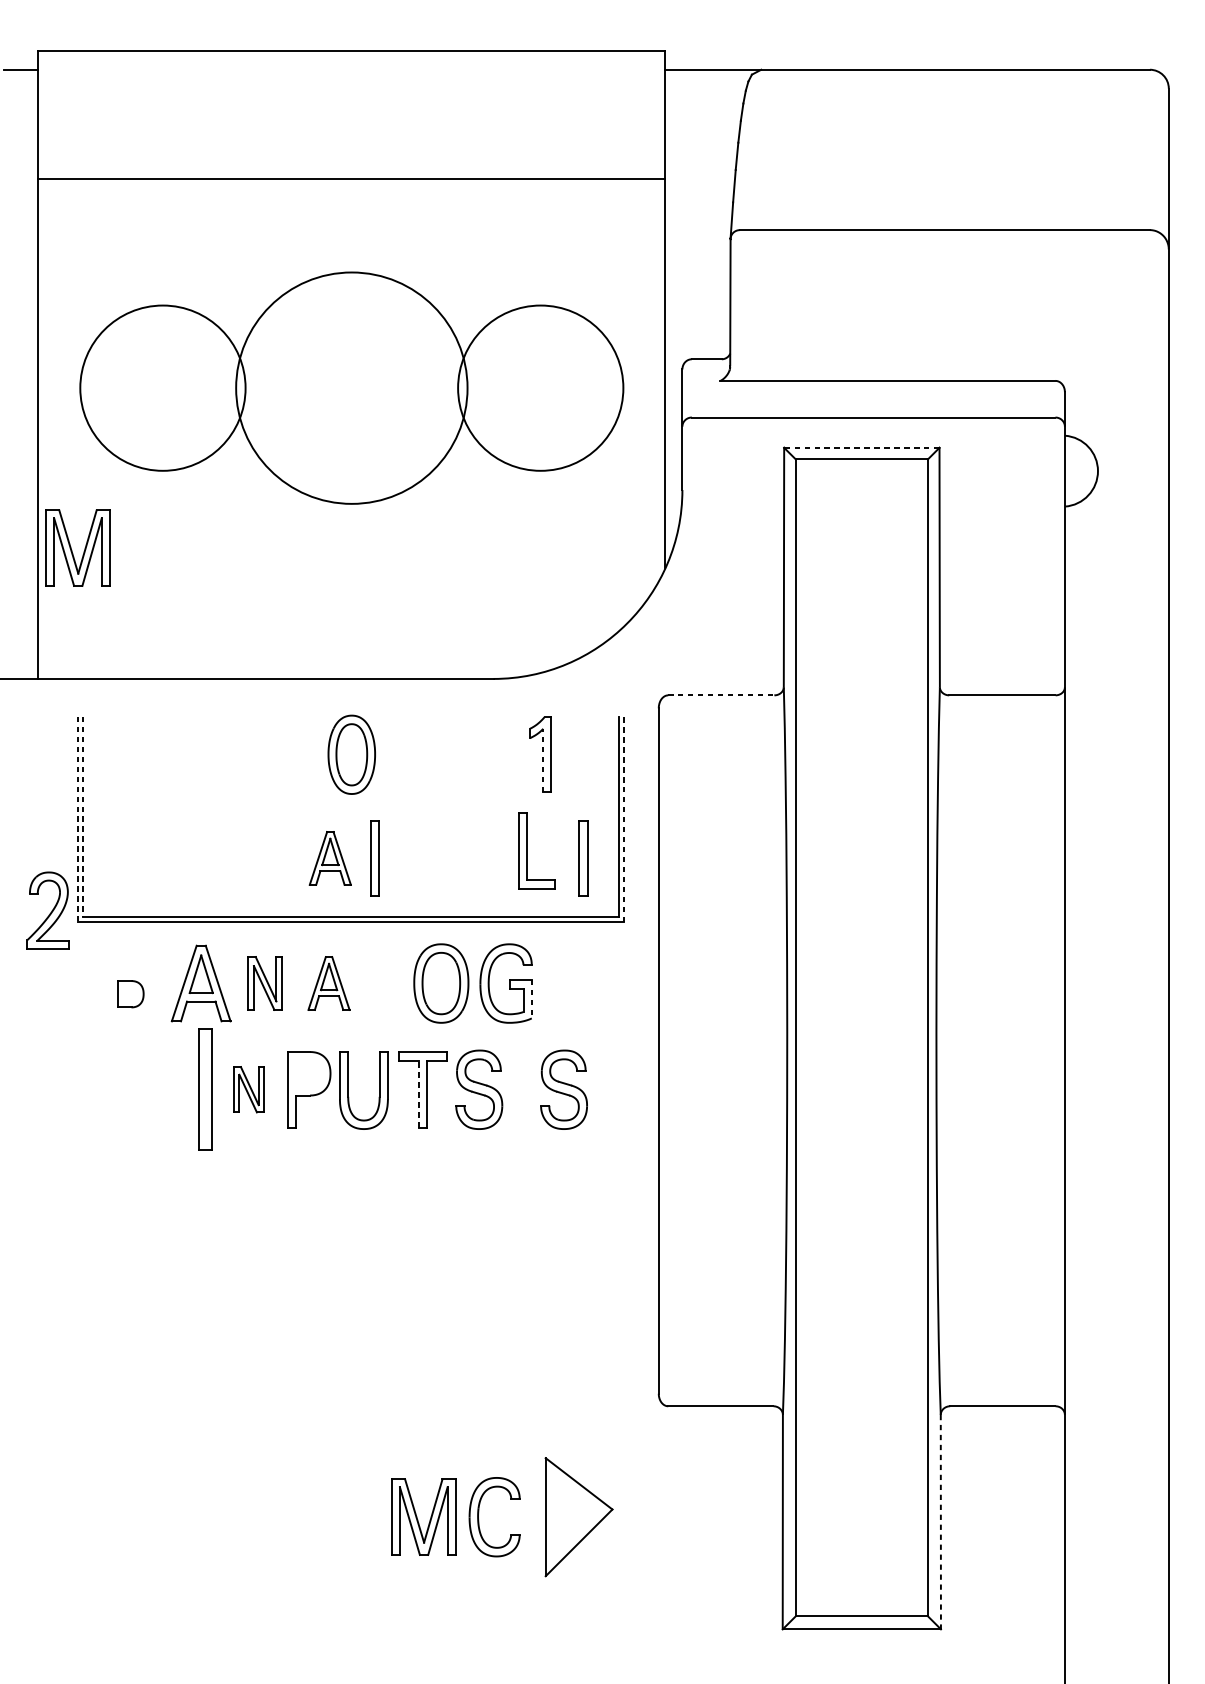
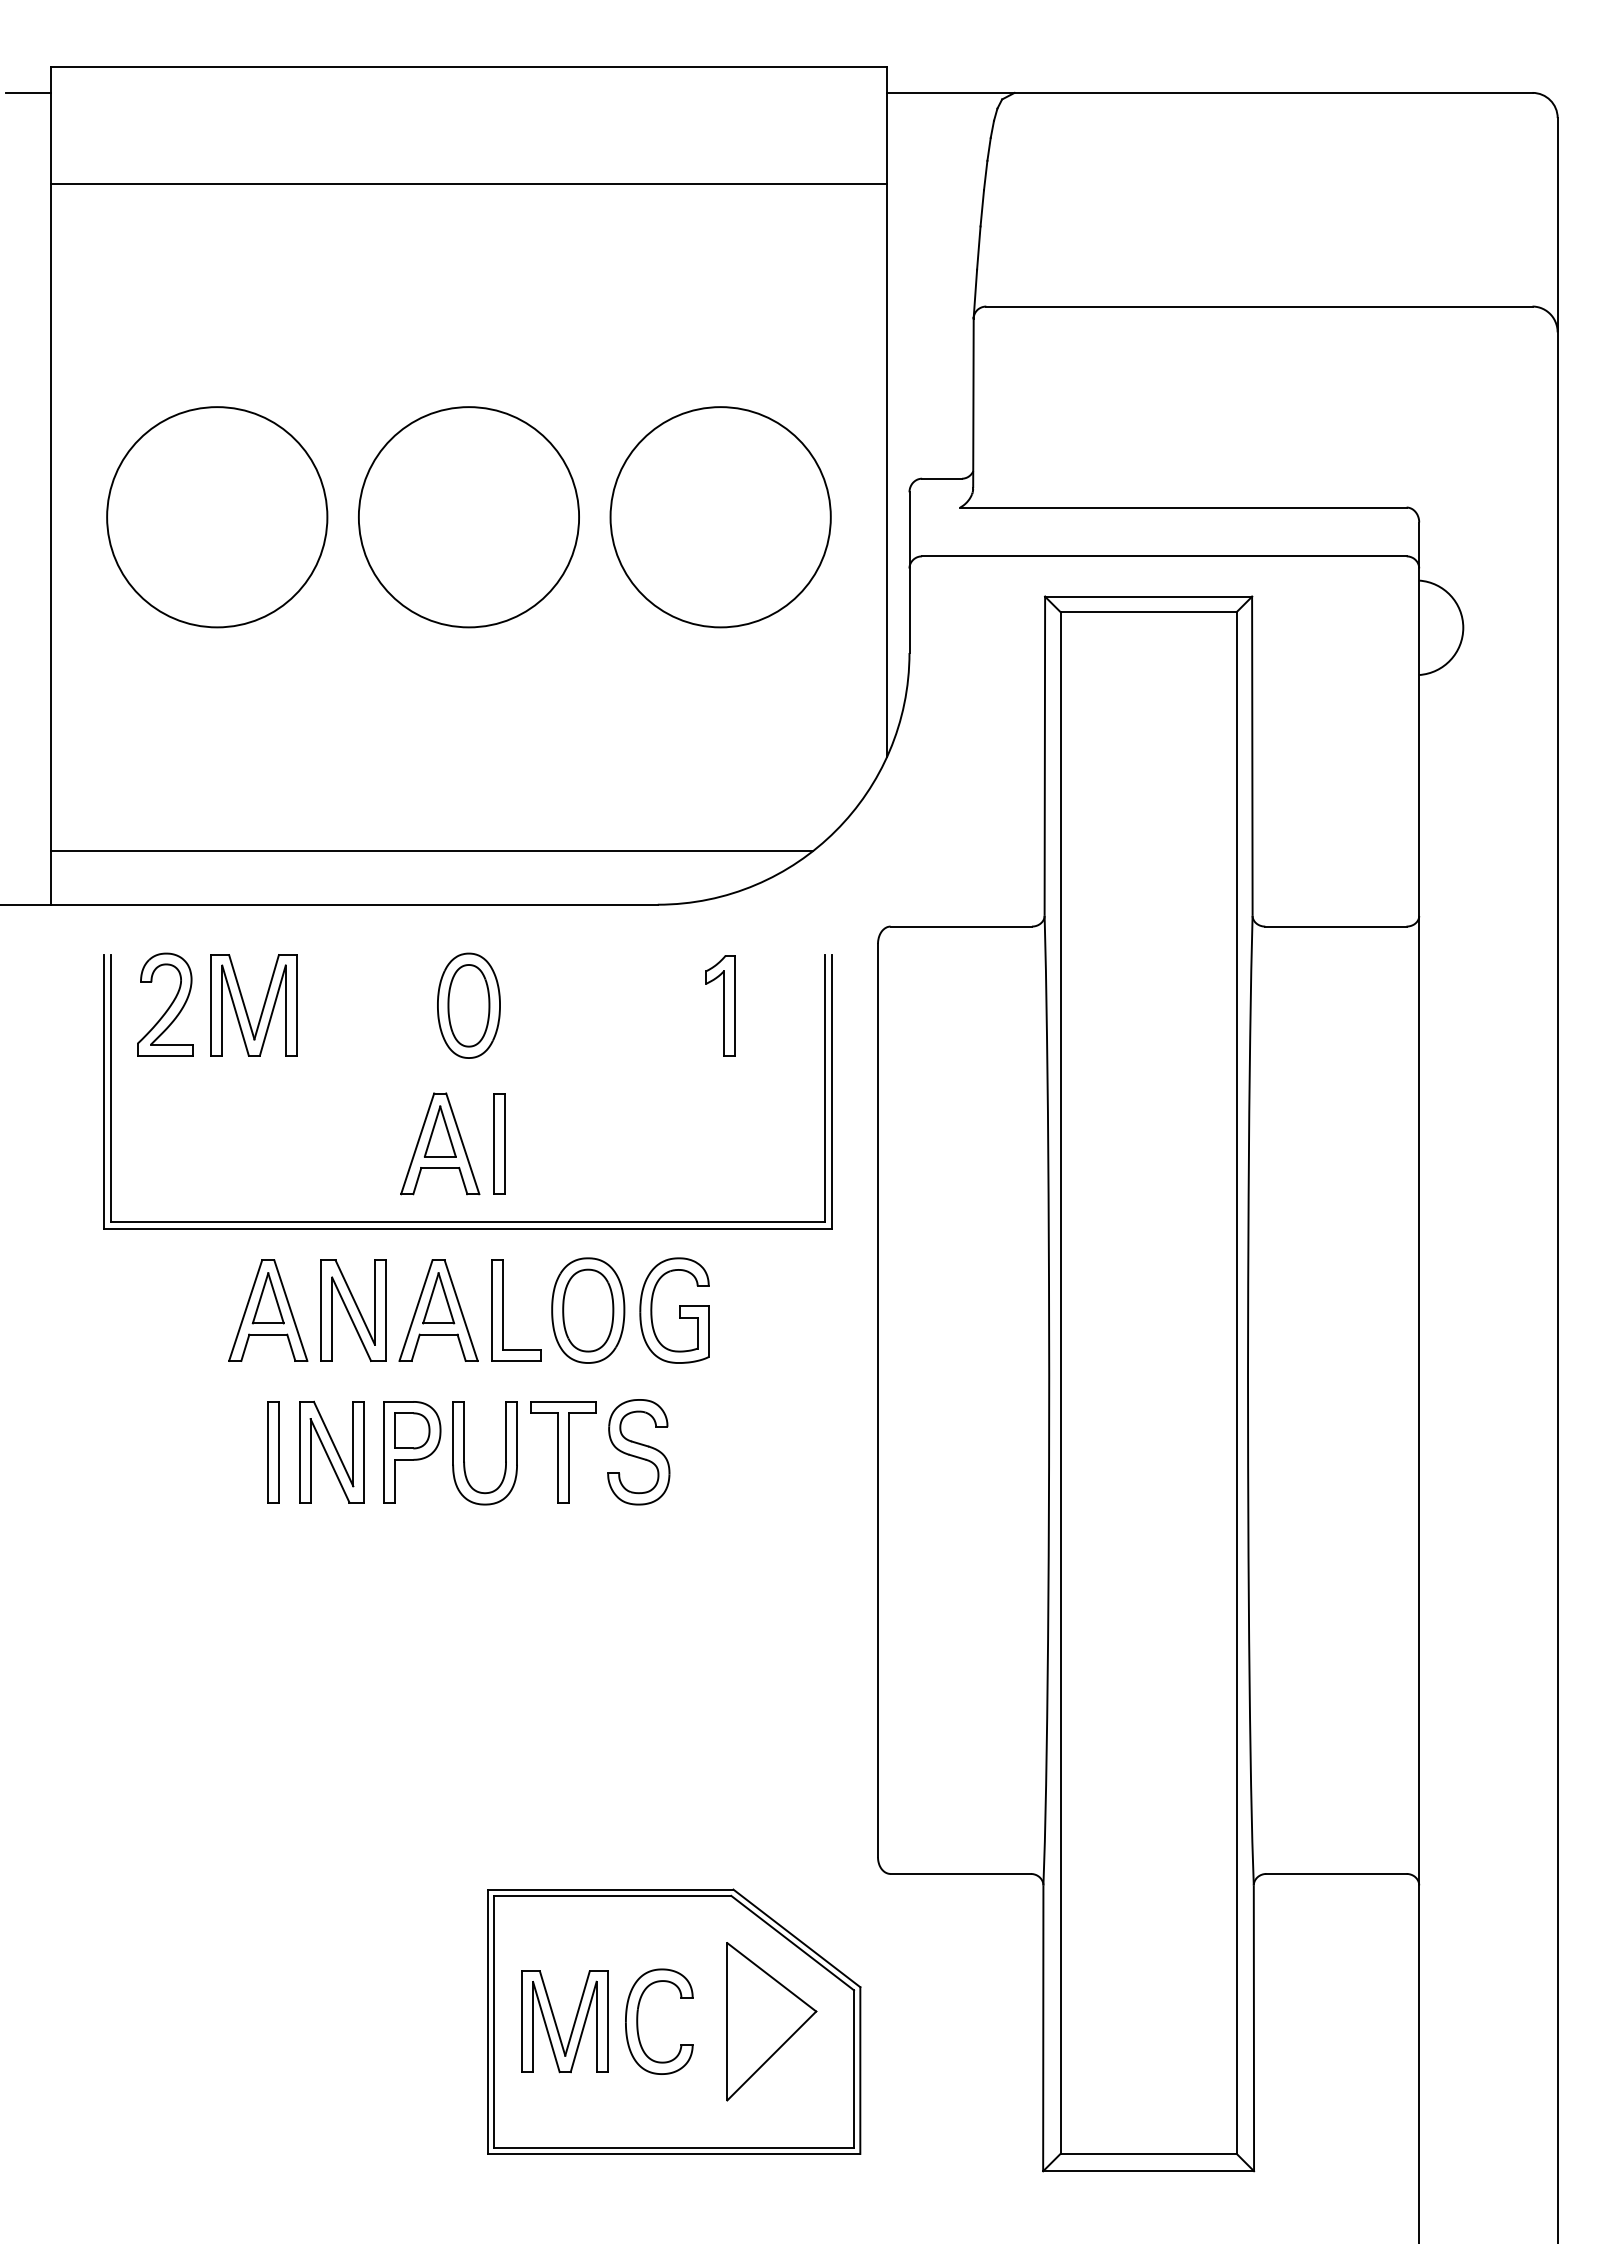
line: (351, 179) -> (468, 183), moved
circle: (351, 388) -> (468, 517), size x0.71
line: (861, 447) -> (1148, 596), dashed -> solid
part: (72, 550) -> (246, 1008), moved
line: (324, 638) -> (432, 850), added
line: (721, 695) -> (961, 926), dashed -> solid
line: (543, 760) -> (724, 1013), dashed -> solid
line: (82, 816) -> (110, 1088), dashed -> solid
line: (77, 819) -> (103, 1091), dashed -> solid
line: (624, 819) -> (832, 1091), dashed -> solid
part: (527, 850) -> (503, 1310), moved
part: (330, 858) -> (440, 1143), size x1.43
part: (583, 858) -> (777, 1143), removed
part: (48, 910) -> (165, 1004), moved
part: (265, 983) -> (353, 1310), size x1.43
part: (328, 983) -> (438, 1310), size x1.43
part: (130, 993) -> (412, 1430), moved
line: (531, 999) -> (708, 1332), dashed -> solid
part: (248, 1089) -> (331, 1451), size x1.67
part: (205, 1090) -> (273, 1452), size x0.62
part: (563, 1090) -> (751, 1452), removed
line: (419, 1093) -> (558, 1457), dashed -> solid
part: (506, 1516) -> (674, 2021), added
line: (940, 1522) -> (1253, 2028), dashed -> solid

